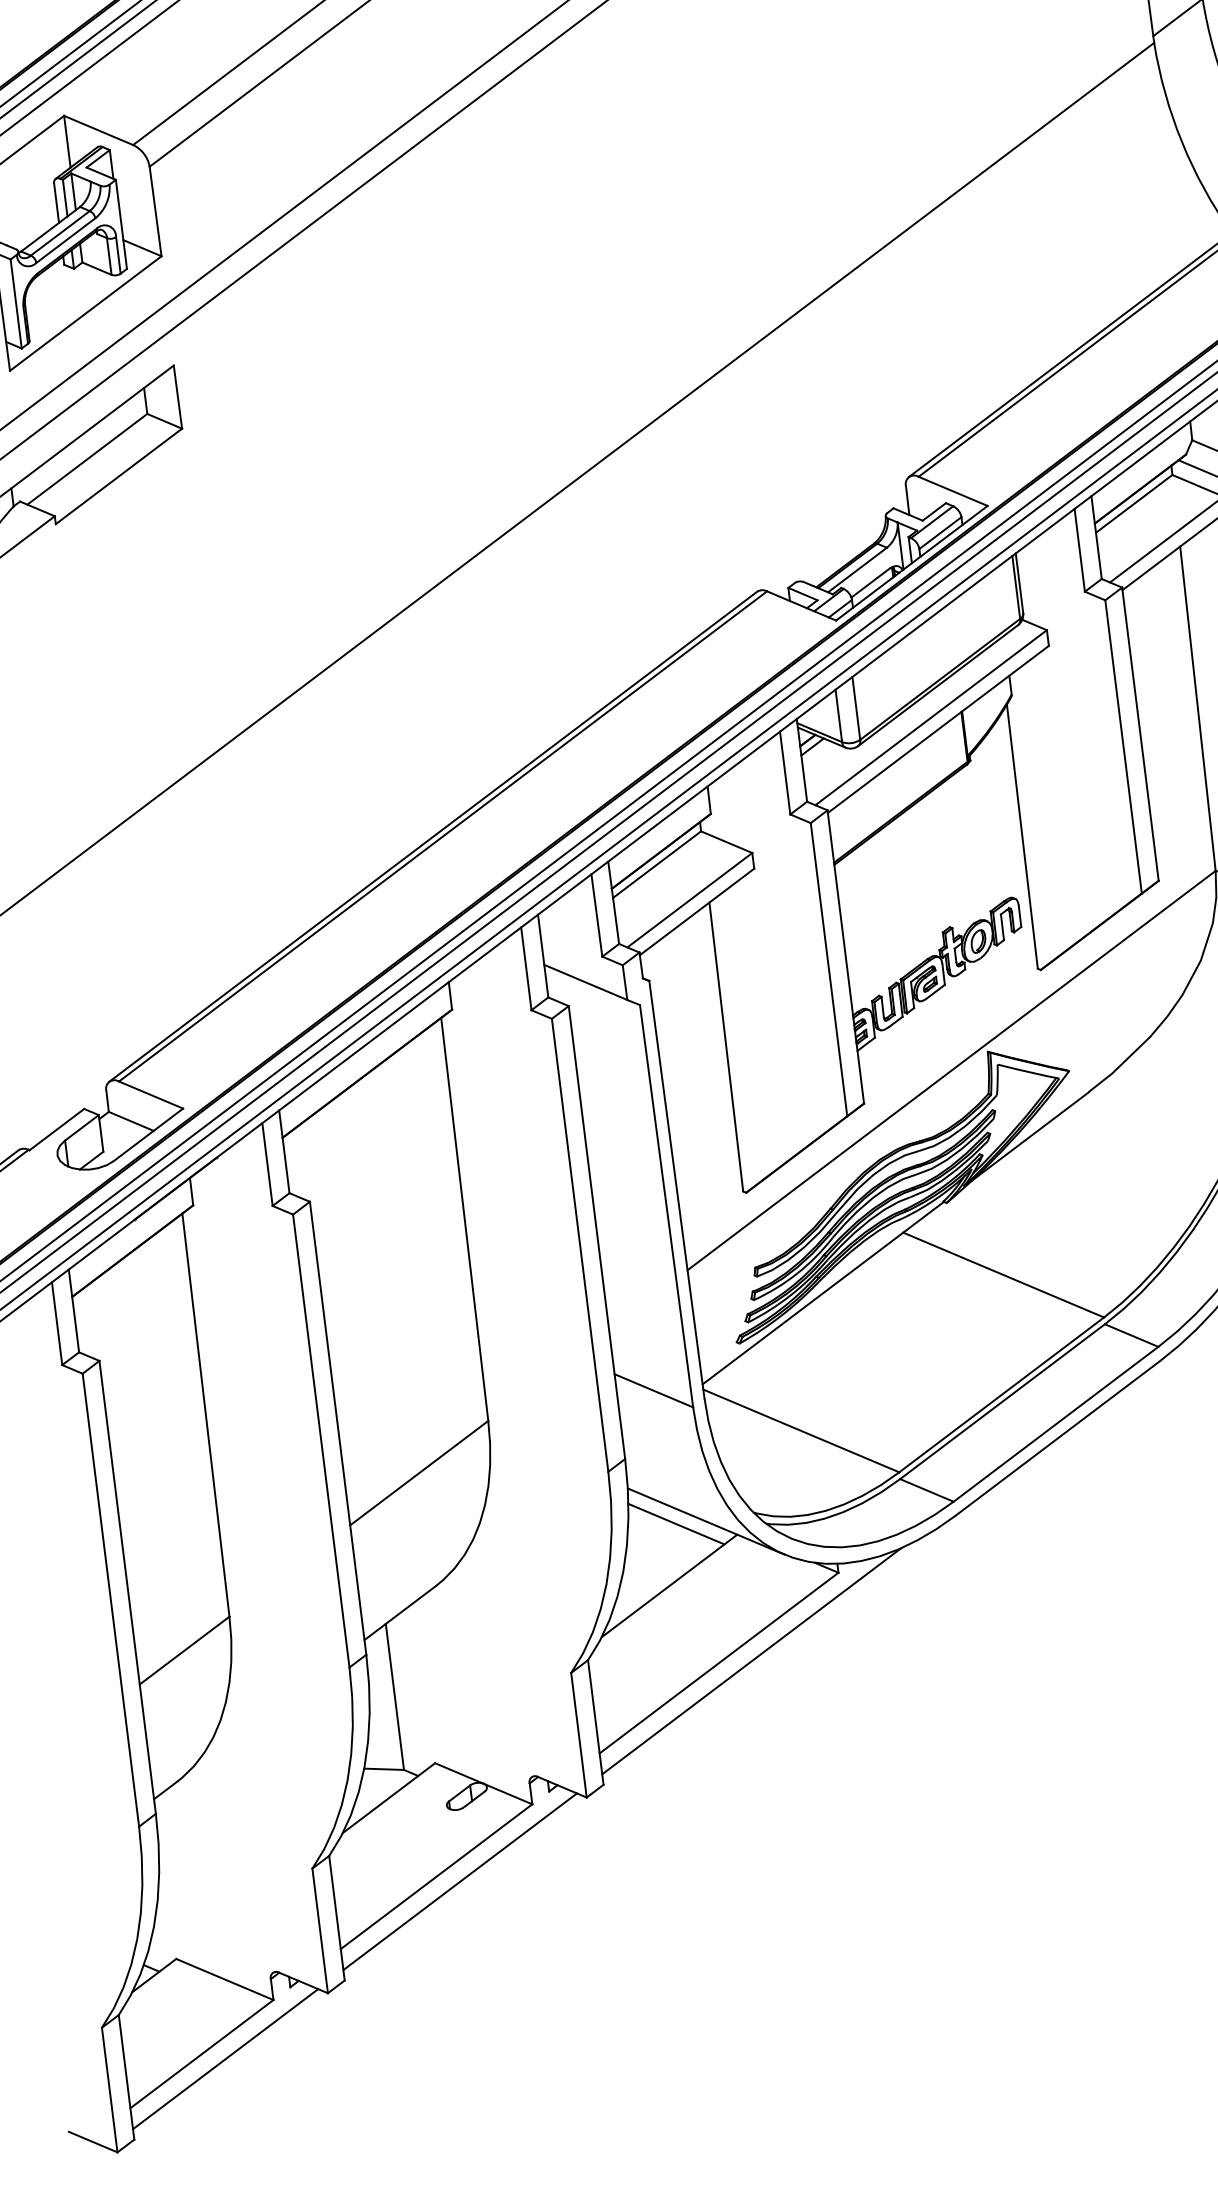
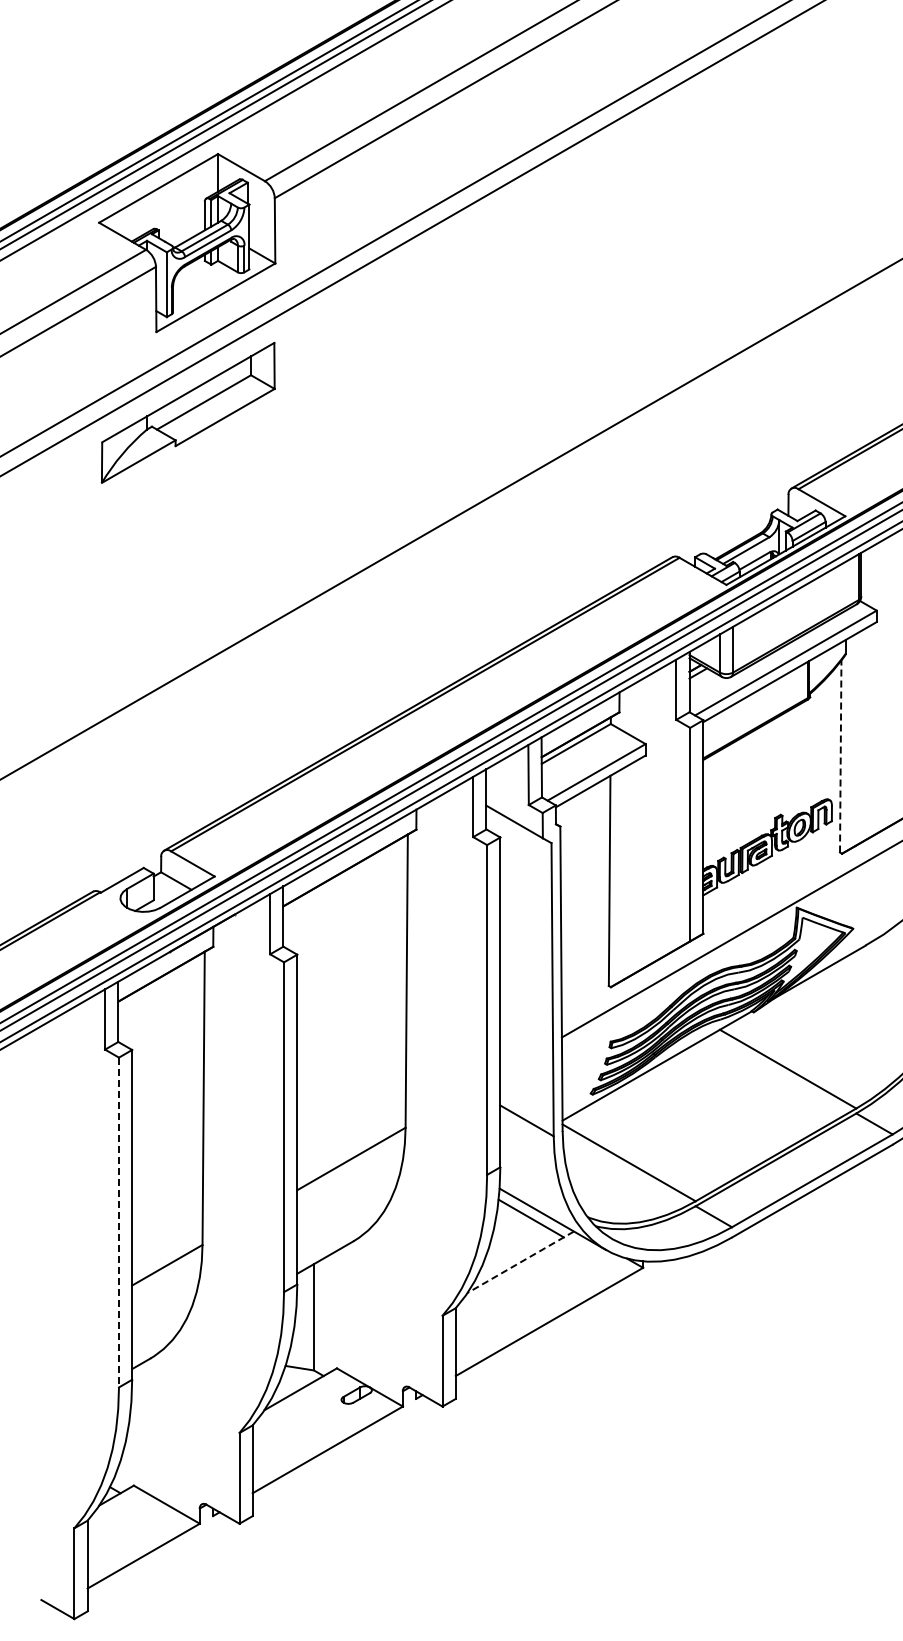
line: (1021, 835) -> (840, 755), solid -> dashed
line: (669, 1586) -> (520, 1262), solid -> dashed
line: (111, 1600) -> (119, 1222), solid -> dashed
line: (750, 1661) -> (572, 1323), removed
line: (459, 1881) -> (343, 1455), removed
line: (224, 2058) -> (159, 1561), removed

